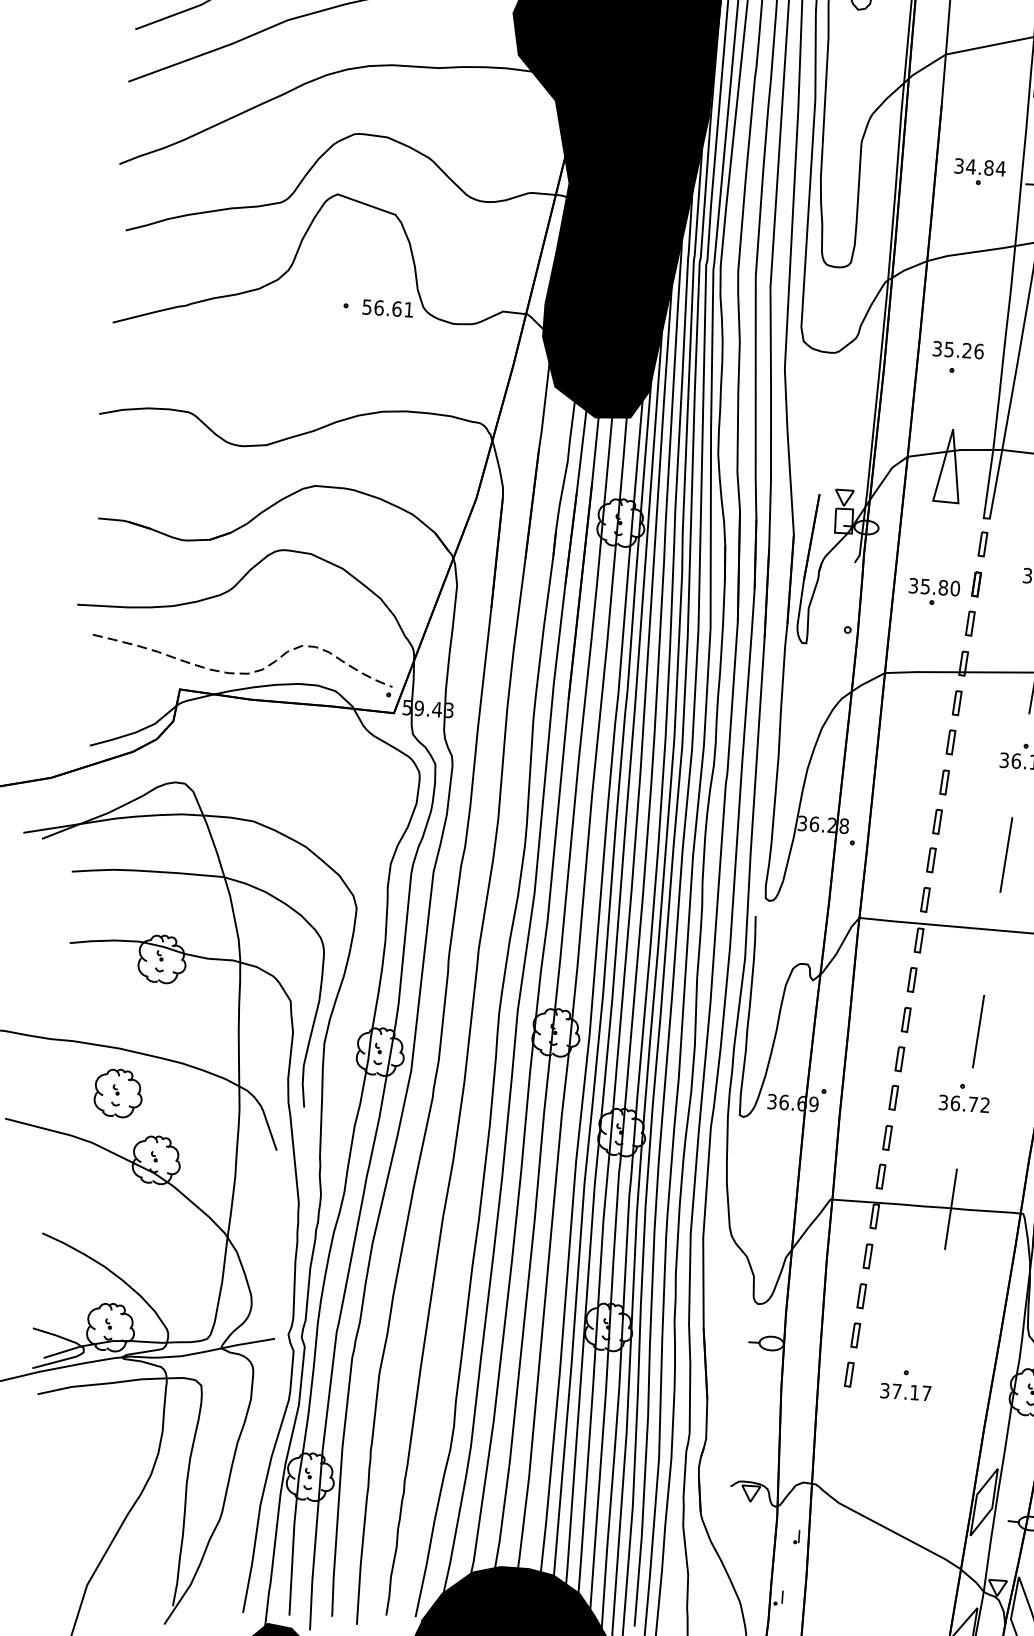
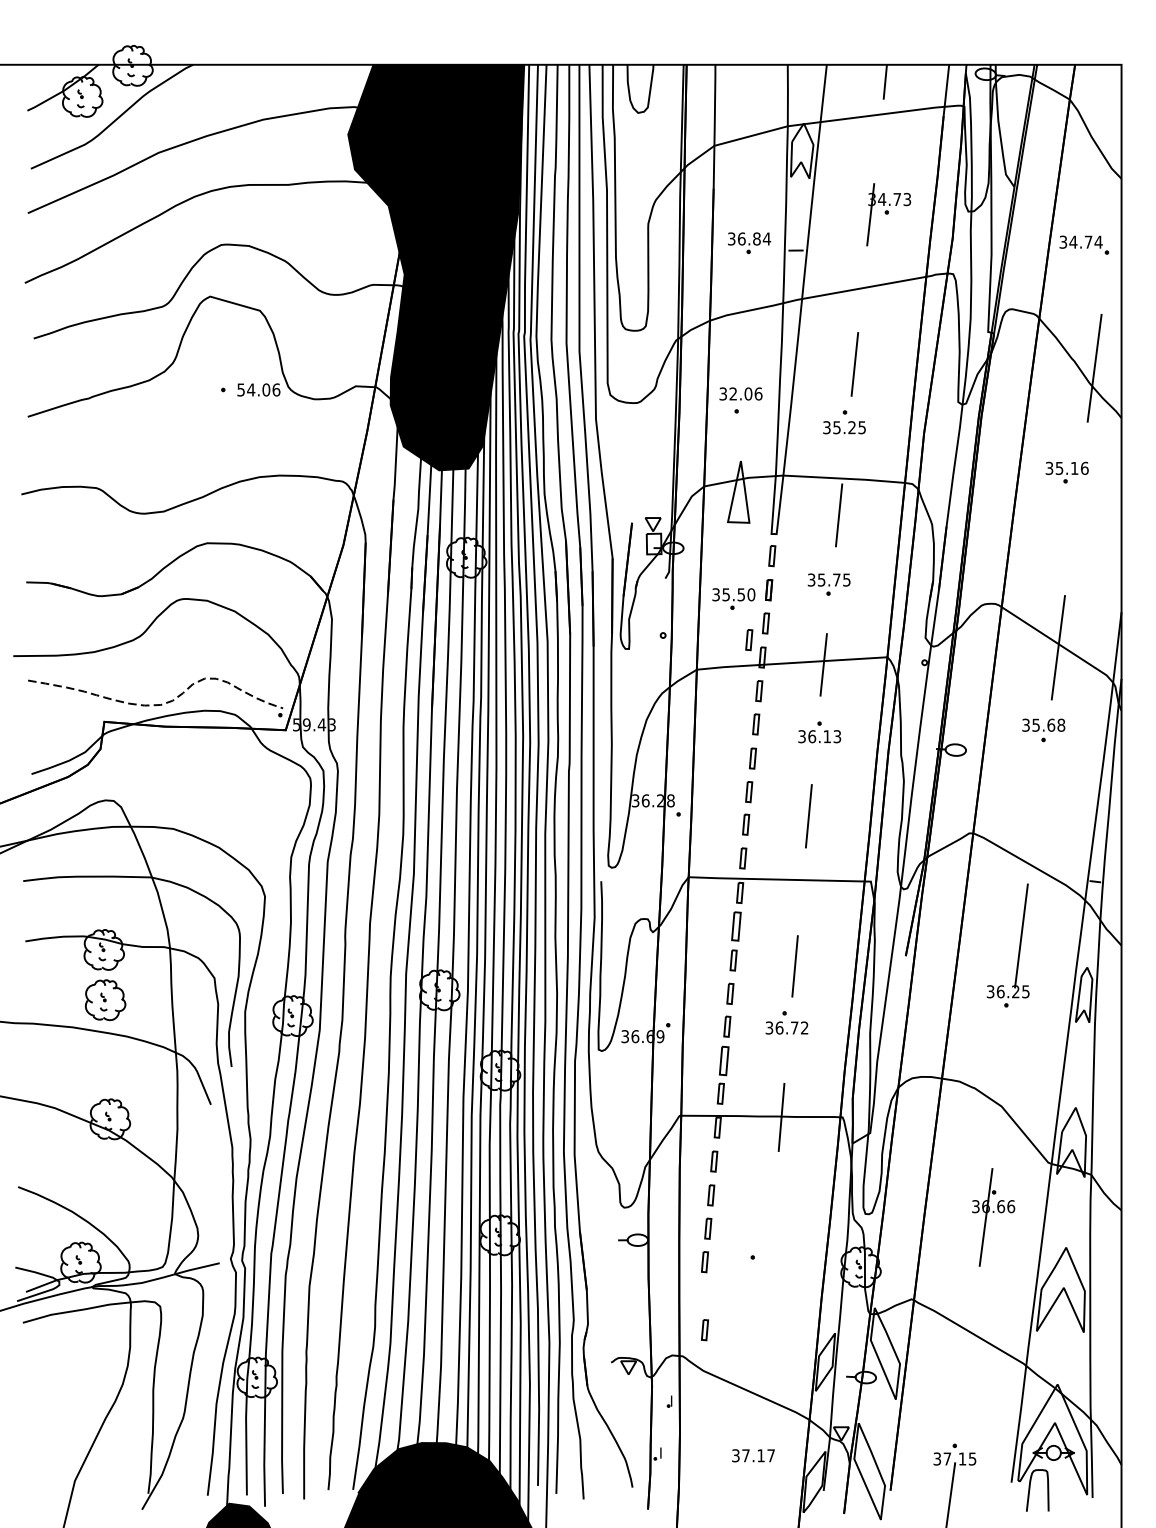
text: (970, 166) -> (741, 238), 34.84 -> 36.84
text: (393, 308) -> (263, 389), 56.61 -> 54.06
text: (957, 349) -> (740, 393), 35.26 -> 32.06
text: (943, 587) -> (741, 594), 35.80 -> 35.50
part: (949, 642) -> (749, 640), added
part: (912, 979) -> (736, 926), size x1.4
part: (118, 1093) -> (105, 1000), moved
part: (887, 1137) -> (724, 1060), size x1.4
text: (905, 1391) -> (753, 1455), moved
part: (843, 1455) -> (704, 1330), added

